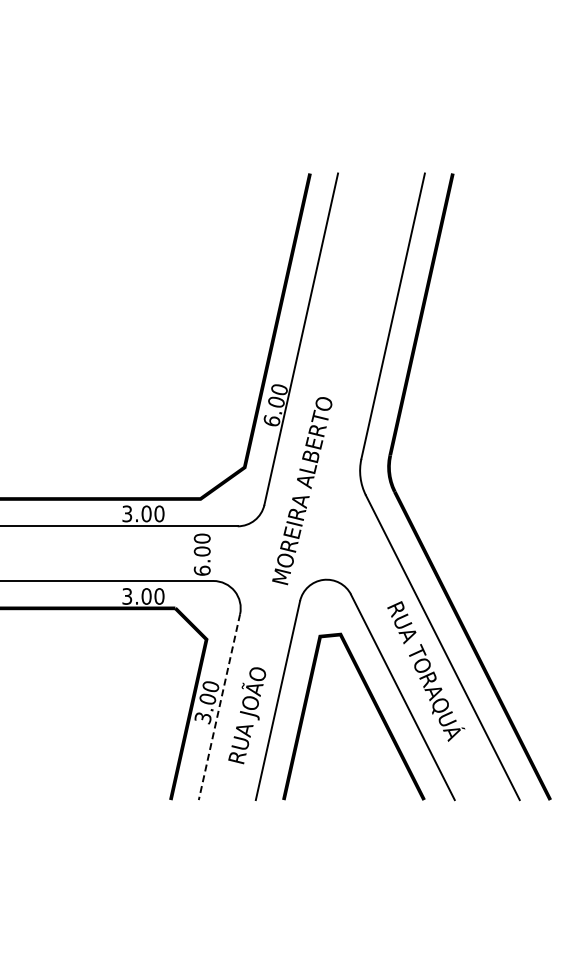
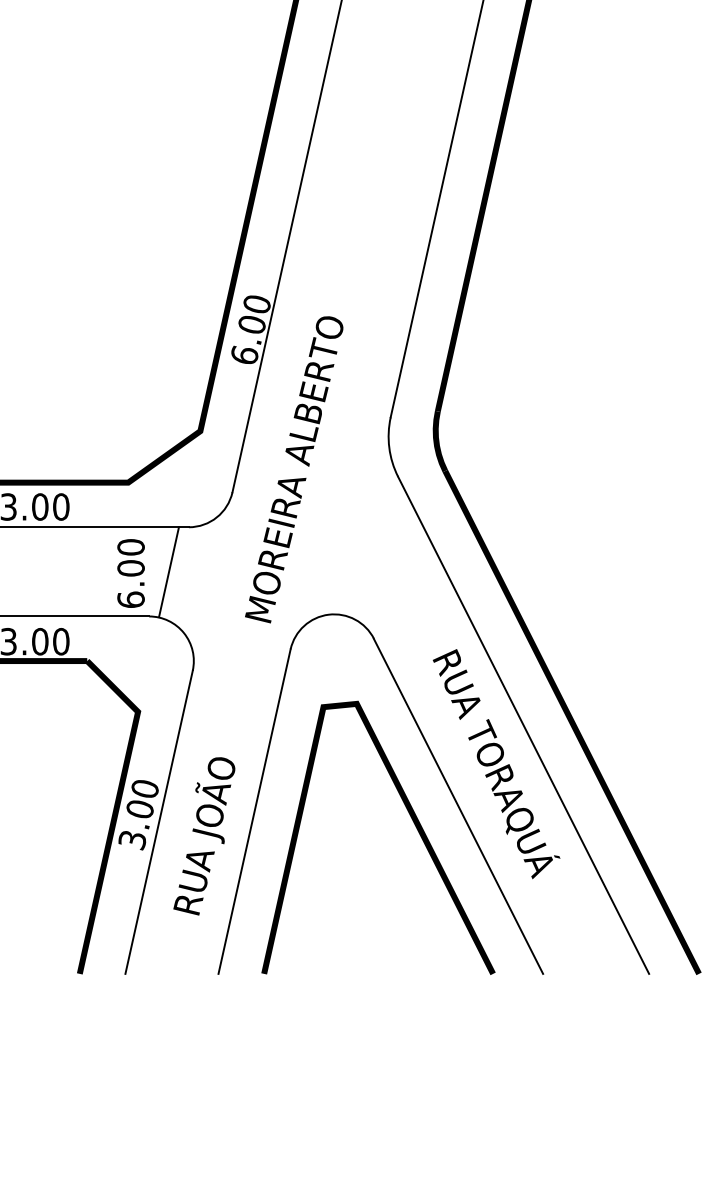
line: (225, 553) -> (168, 571), added
line: (219, 707) -> (159, 822), dashed -> solid

